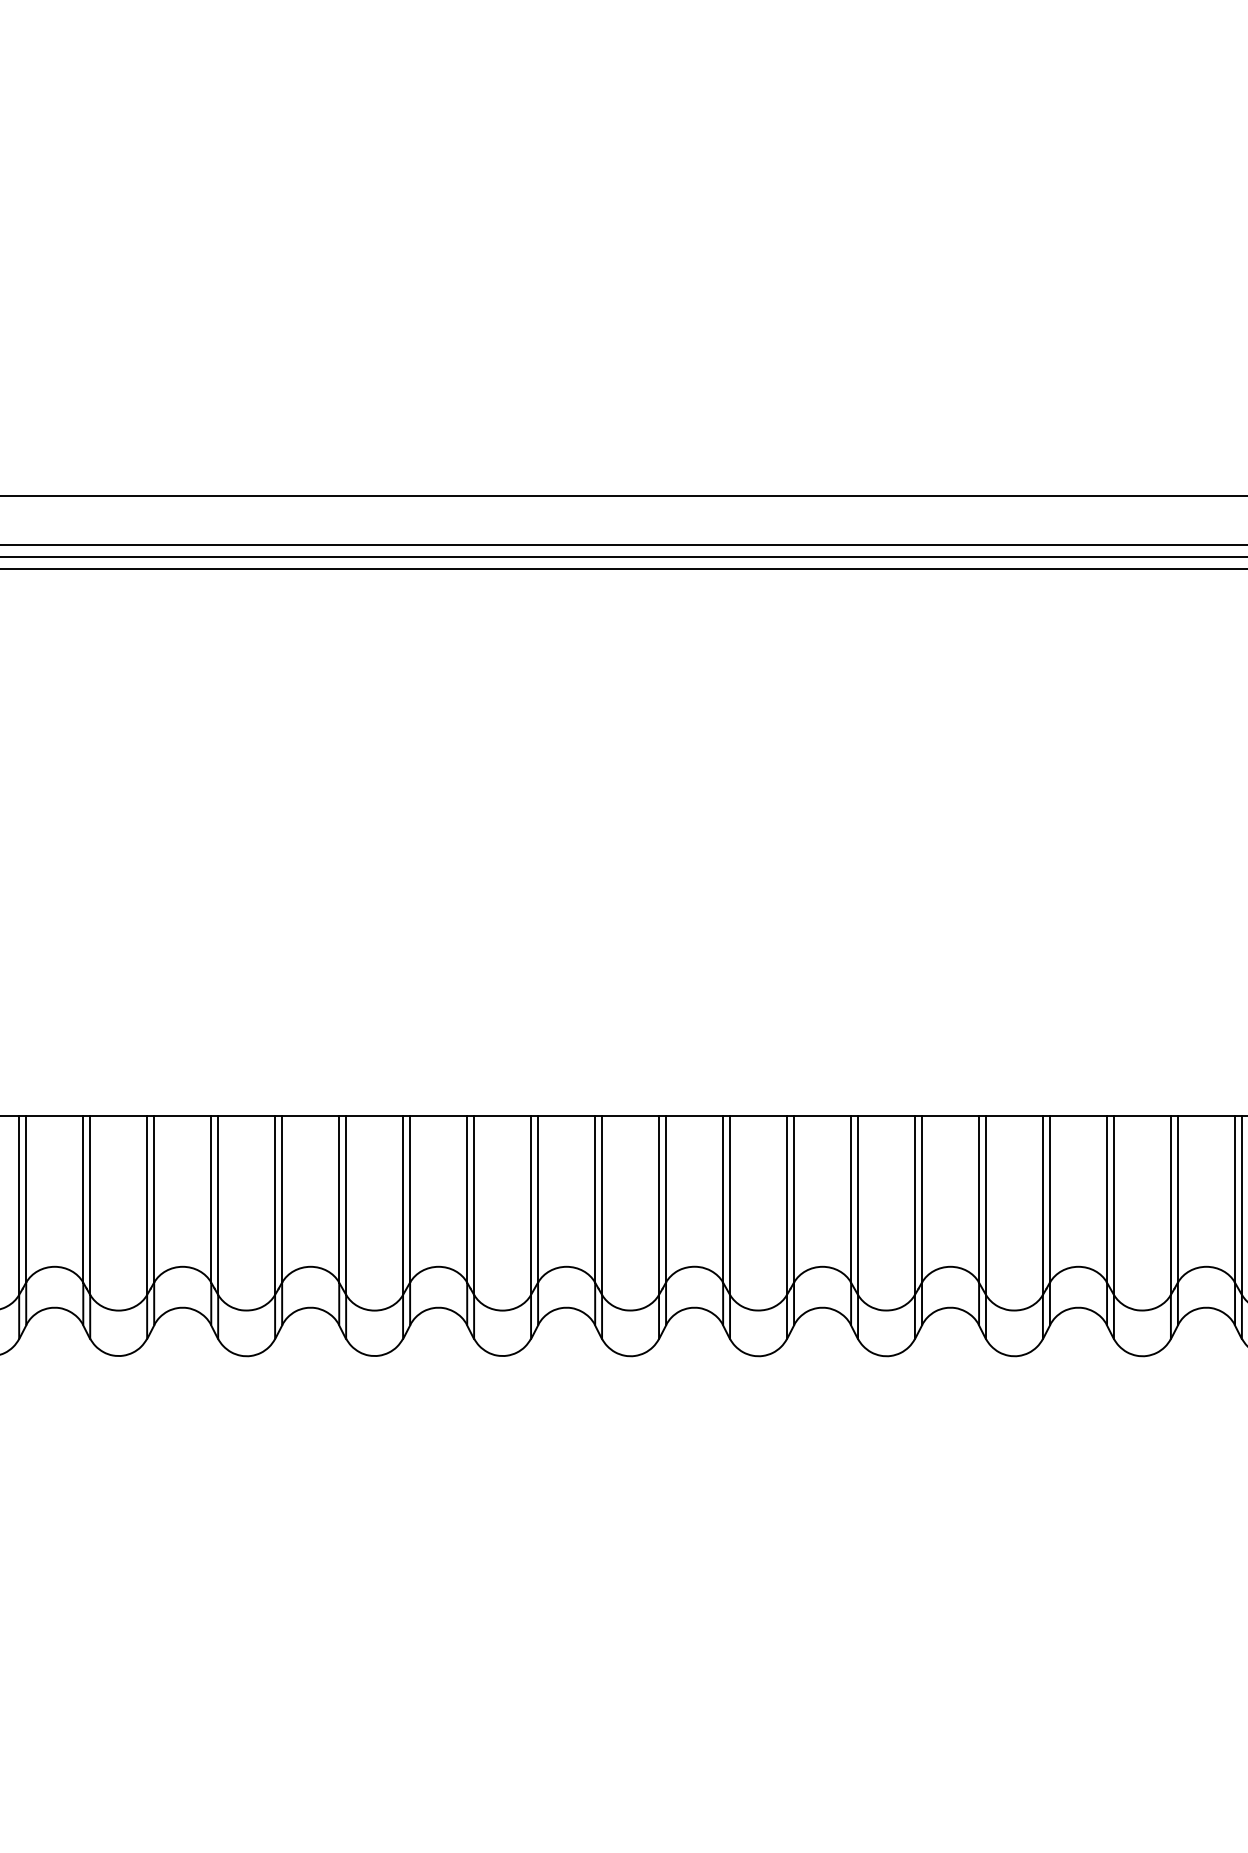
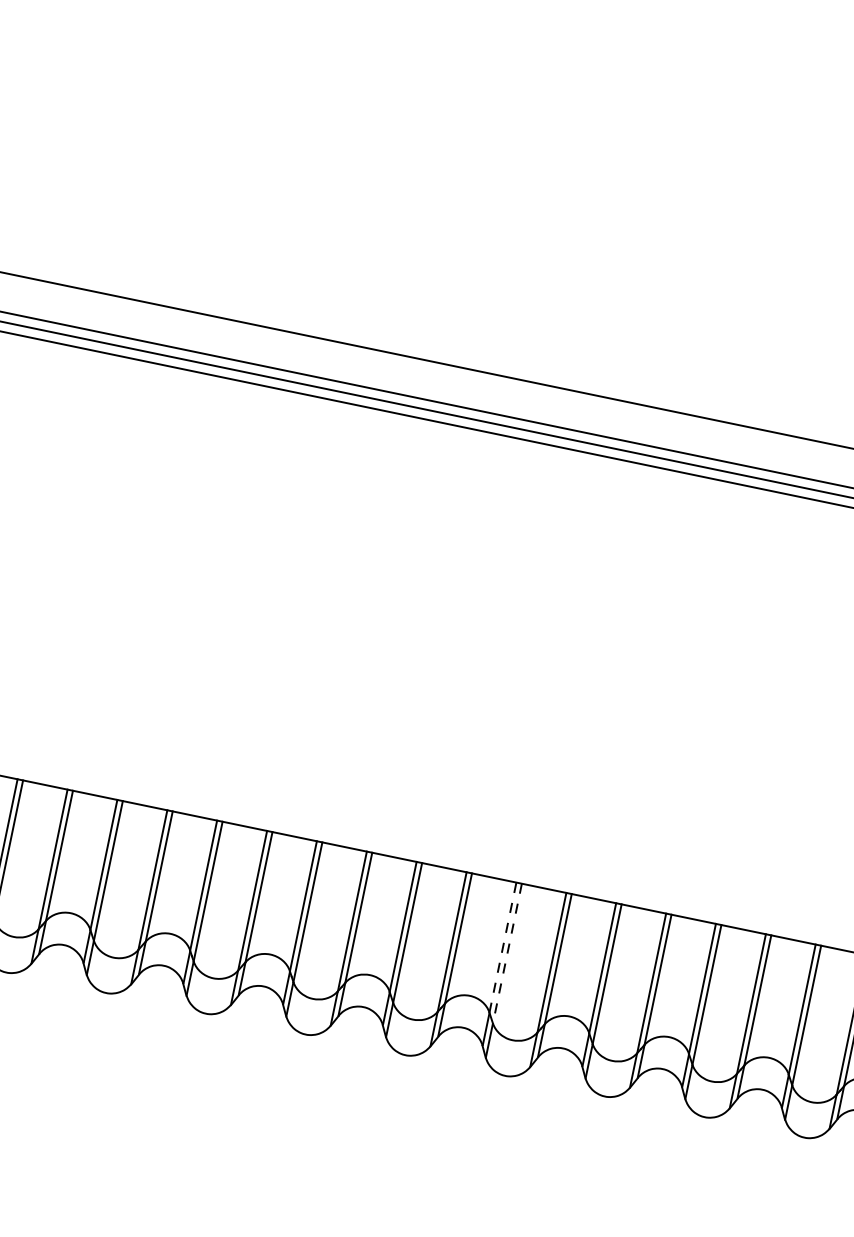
line: (850, 1198) -> (502, 947), solid -> dashed
line: (858, 1205) -> (507, 953), solid -> dashed

